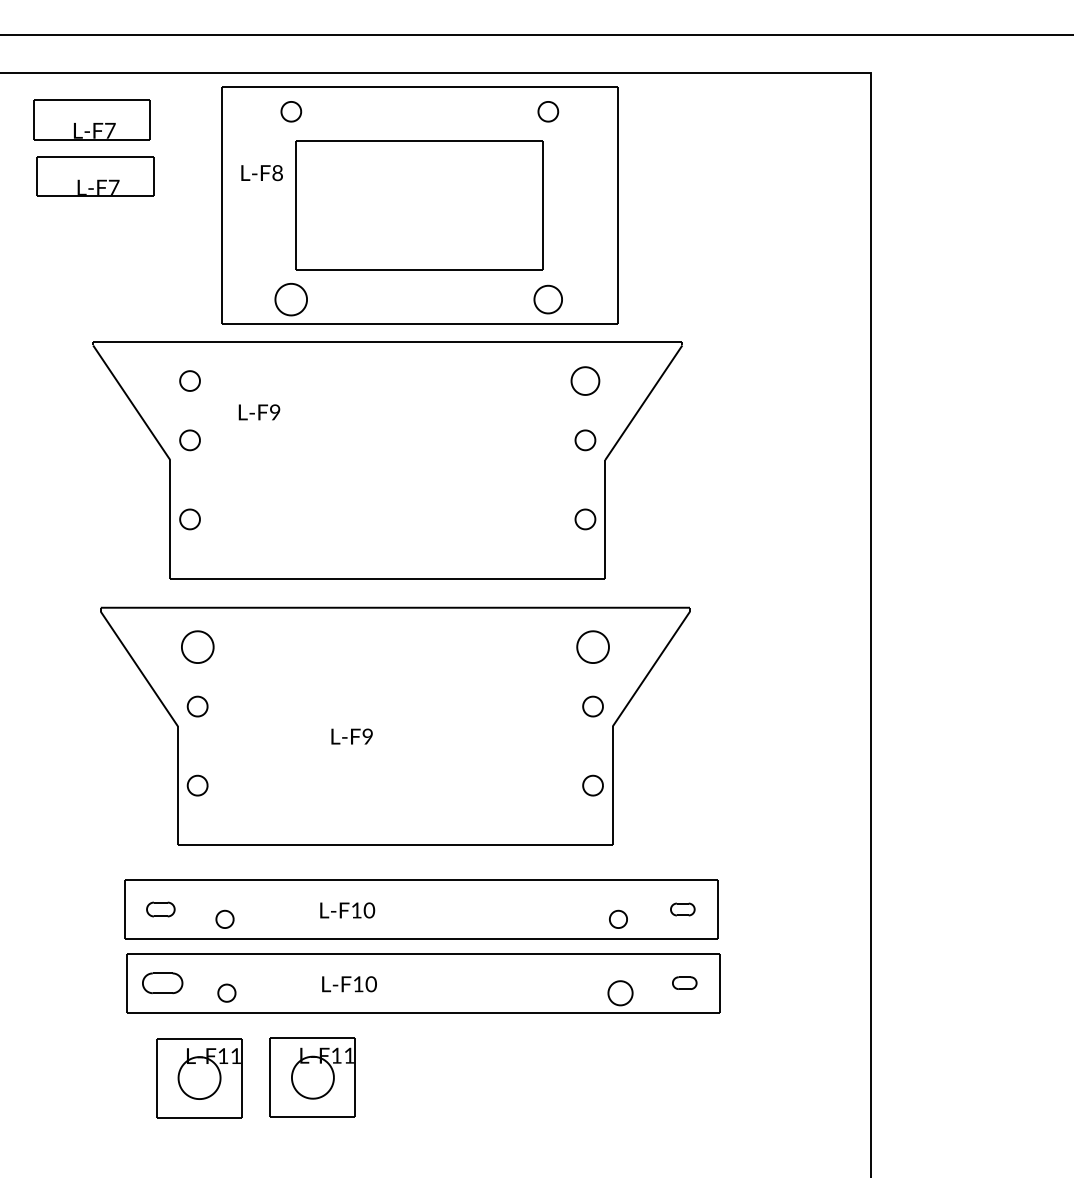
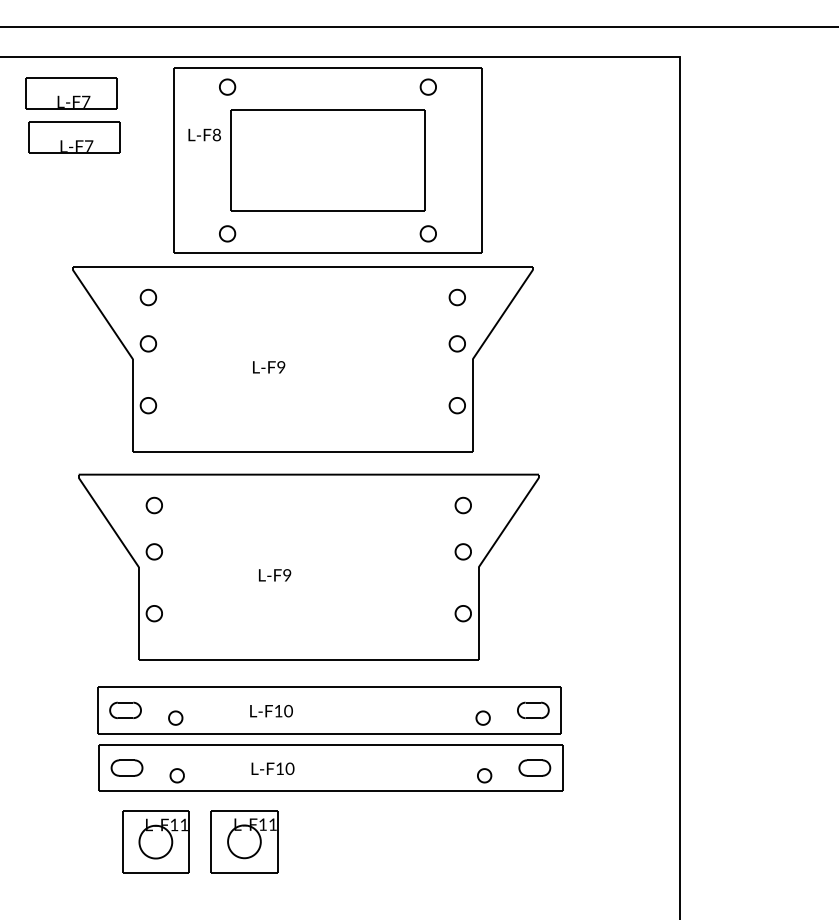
part: (291, 299) -> (227, 233), size x0.62
part: (548, 299) -> (428, 233), size x0.71
part: (585, 380) -> (457, 297), size x0.71
text: (259, 412) -> (269, 367), moved
part: (197, 647) -> (154, 505), size x0.62
part: (592, 647) -> (462, 505), size x0.62
part: (160, 909) -> (125, 710), size x1.43
part: (682, 909) -> (533, 710), size x1.67
part: (684, 982) -> (534, 767), size x1.67
part: (619, 992) -> (483, 775), size x0.71

